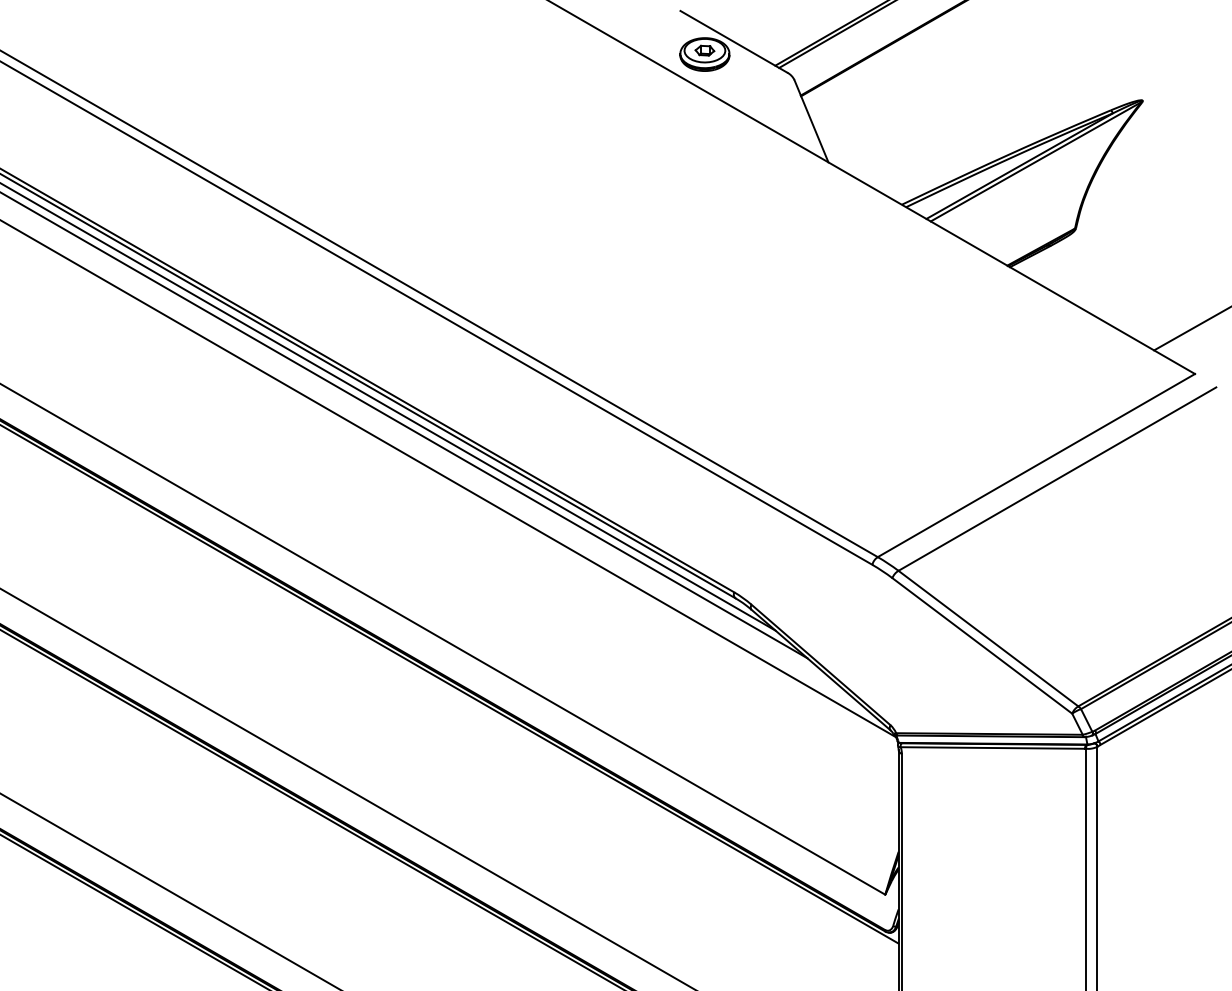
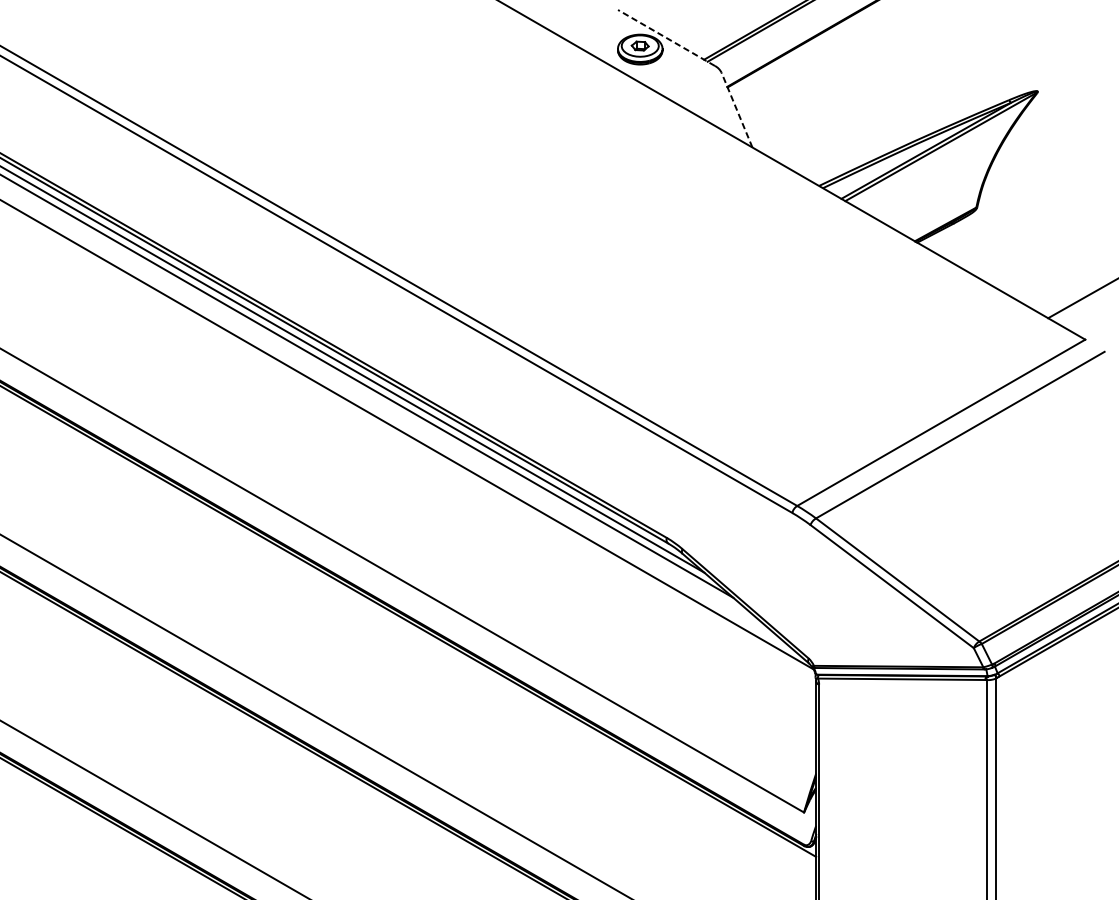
line: (733, 41) -> (666, 37), solid -> dashed
line: (811, 121) -> (737, 110), solid -> dashed

